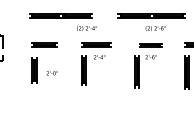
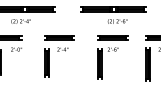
text: (86, 28) -> (20, 21), moved
part: (150, 44) -> (112, 37), size x1.43
text: (51, 73) -> (15, 49), moved

